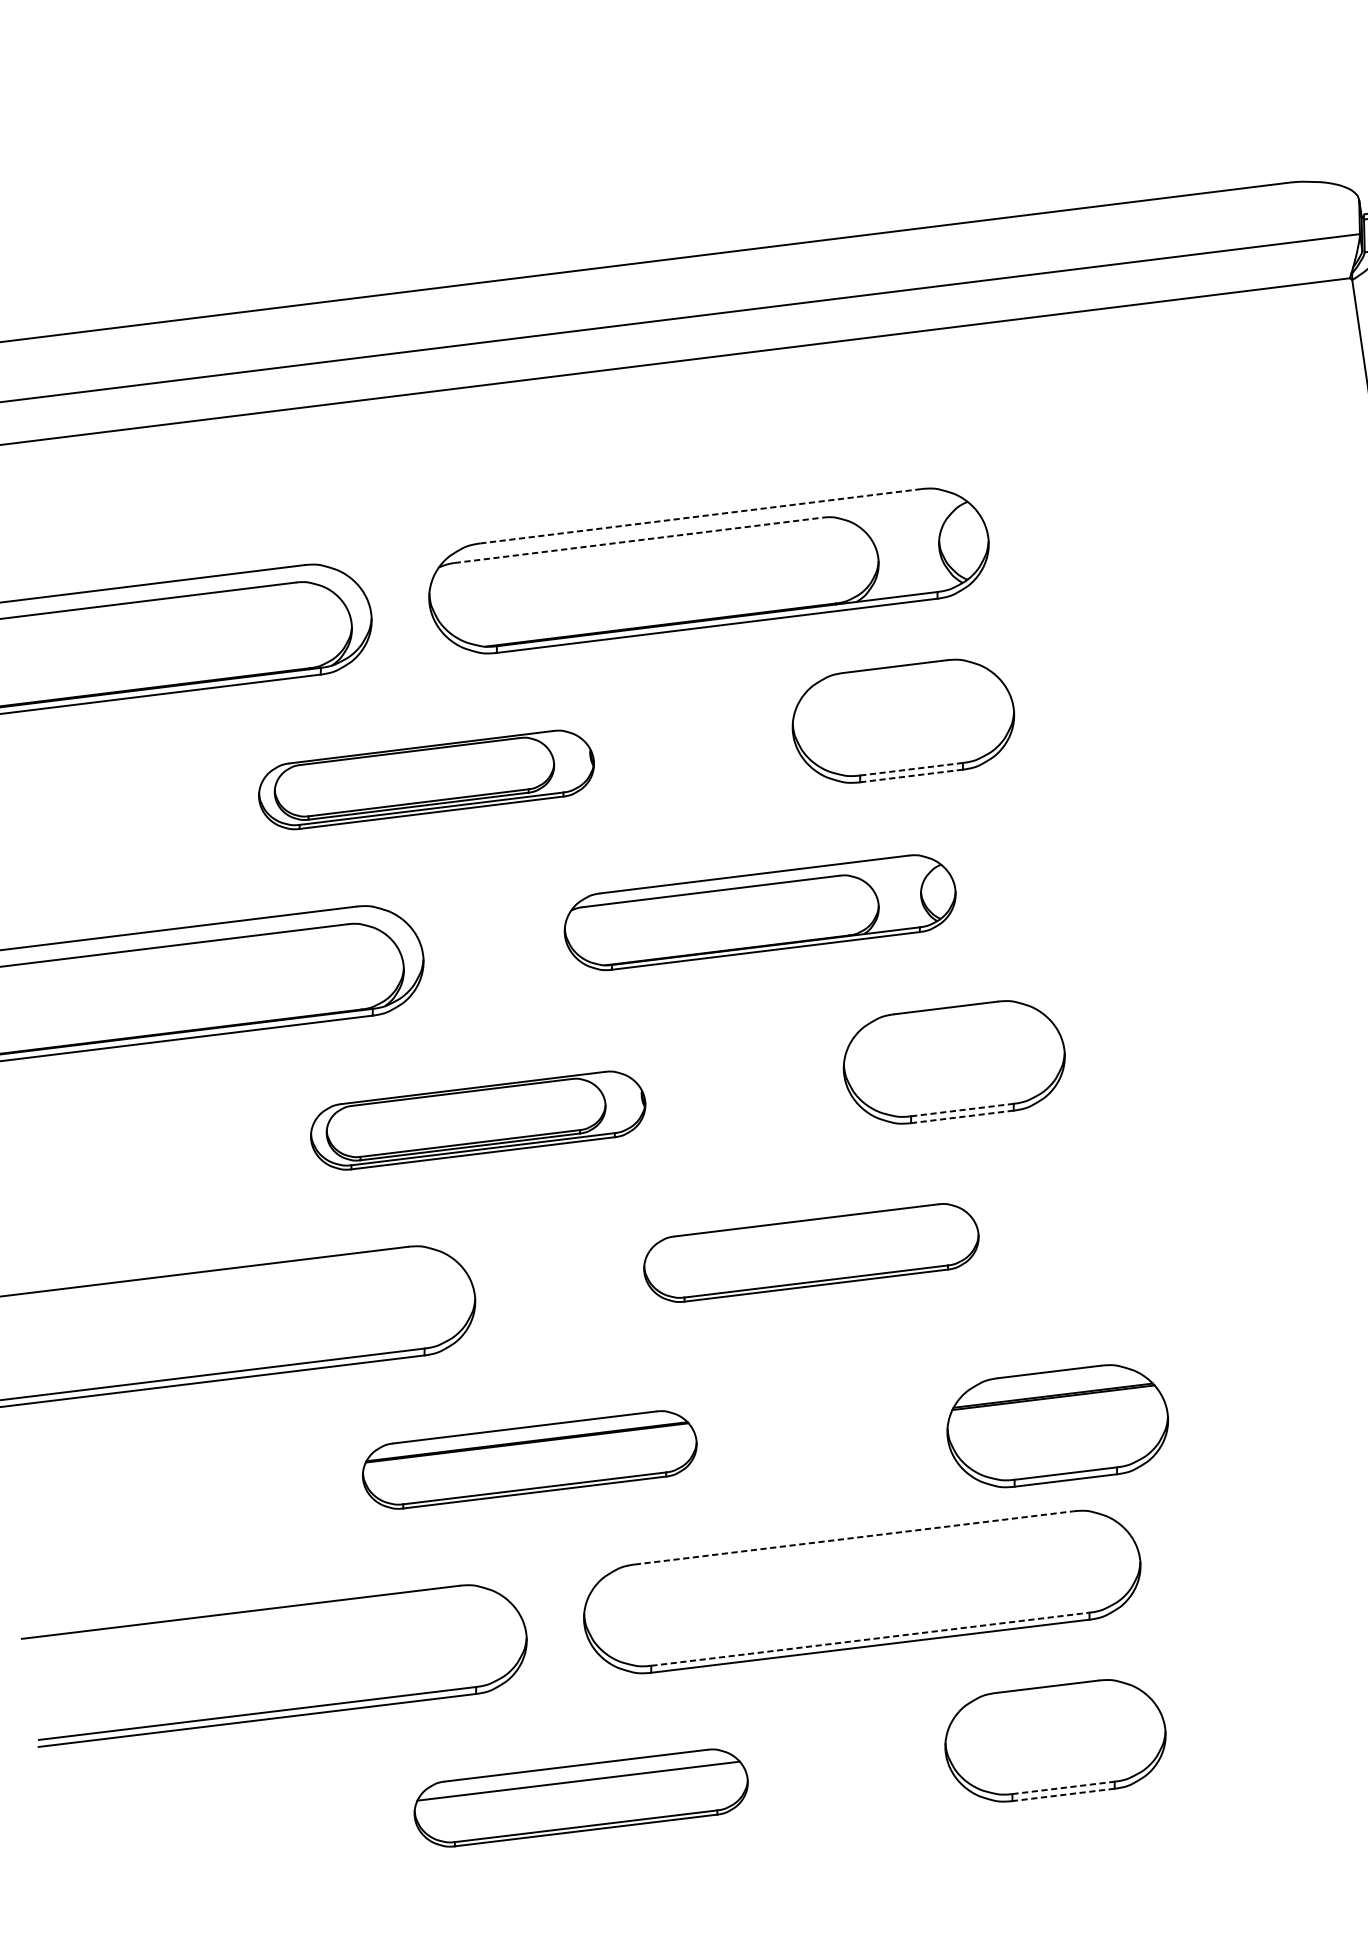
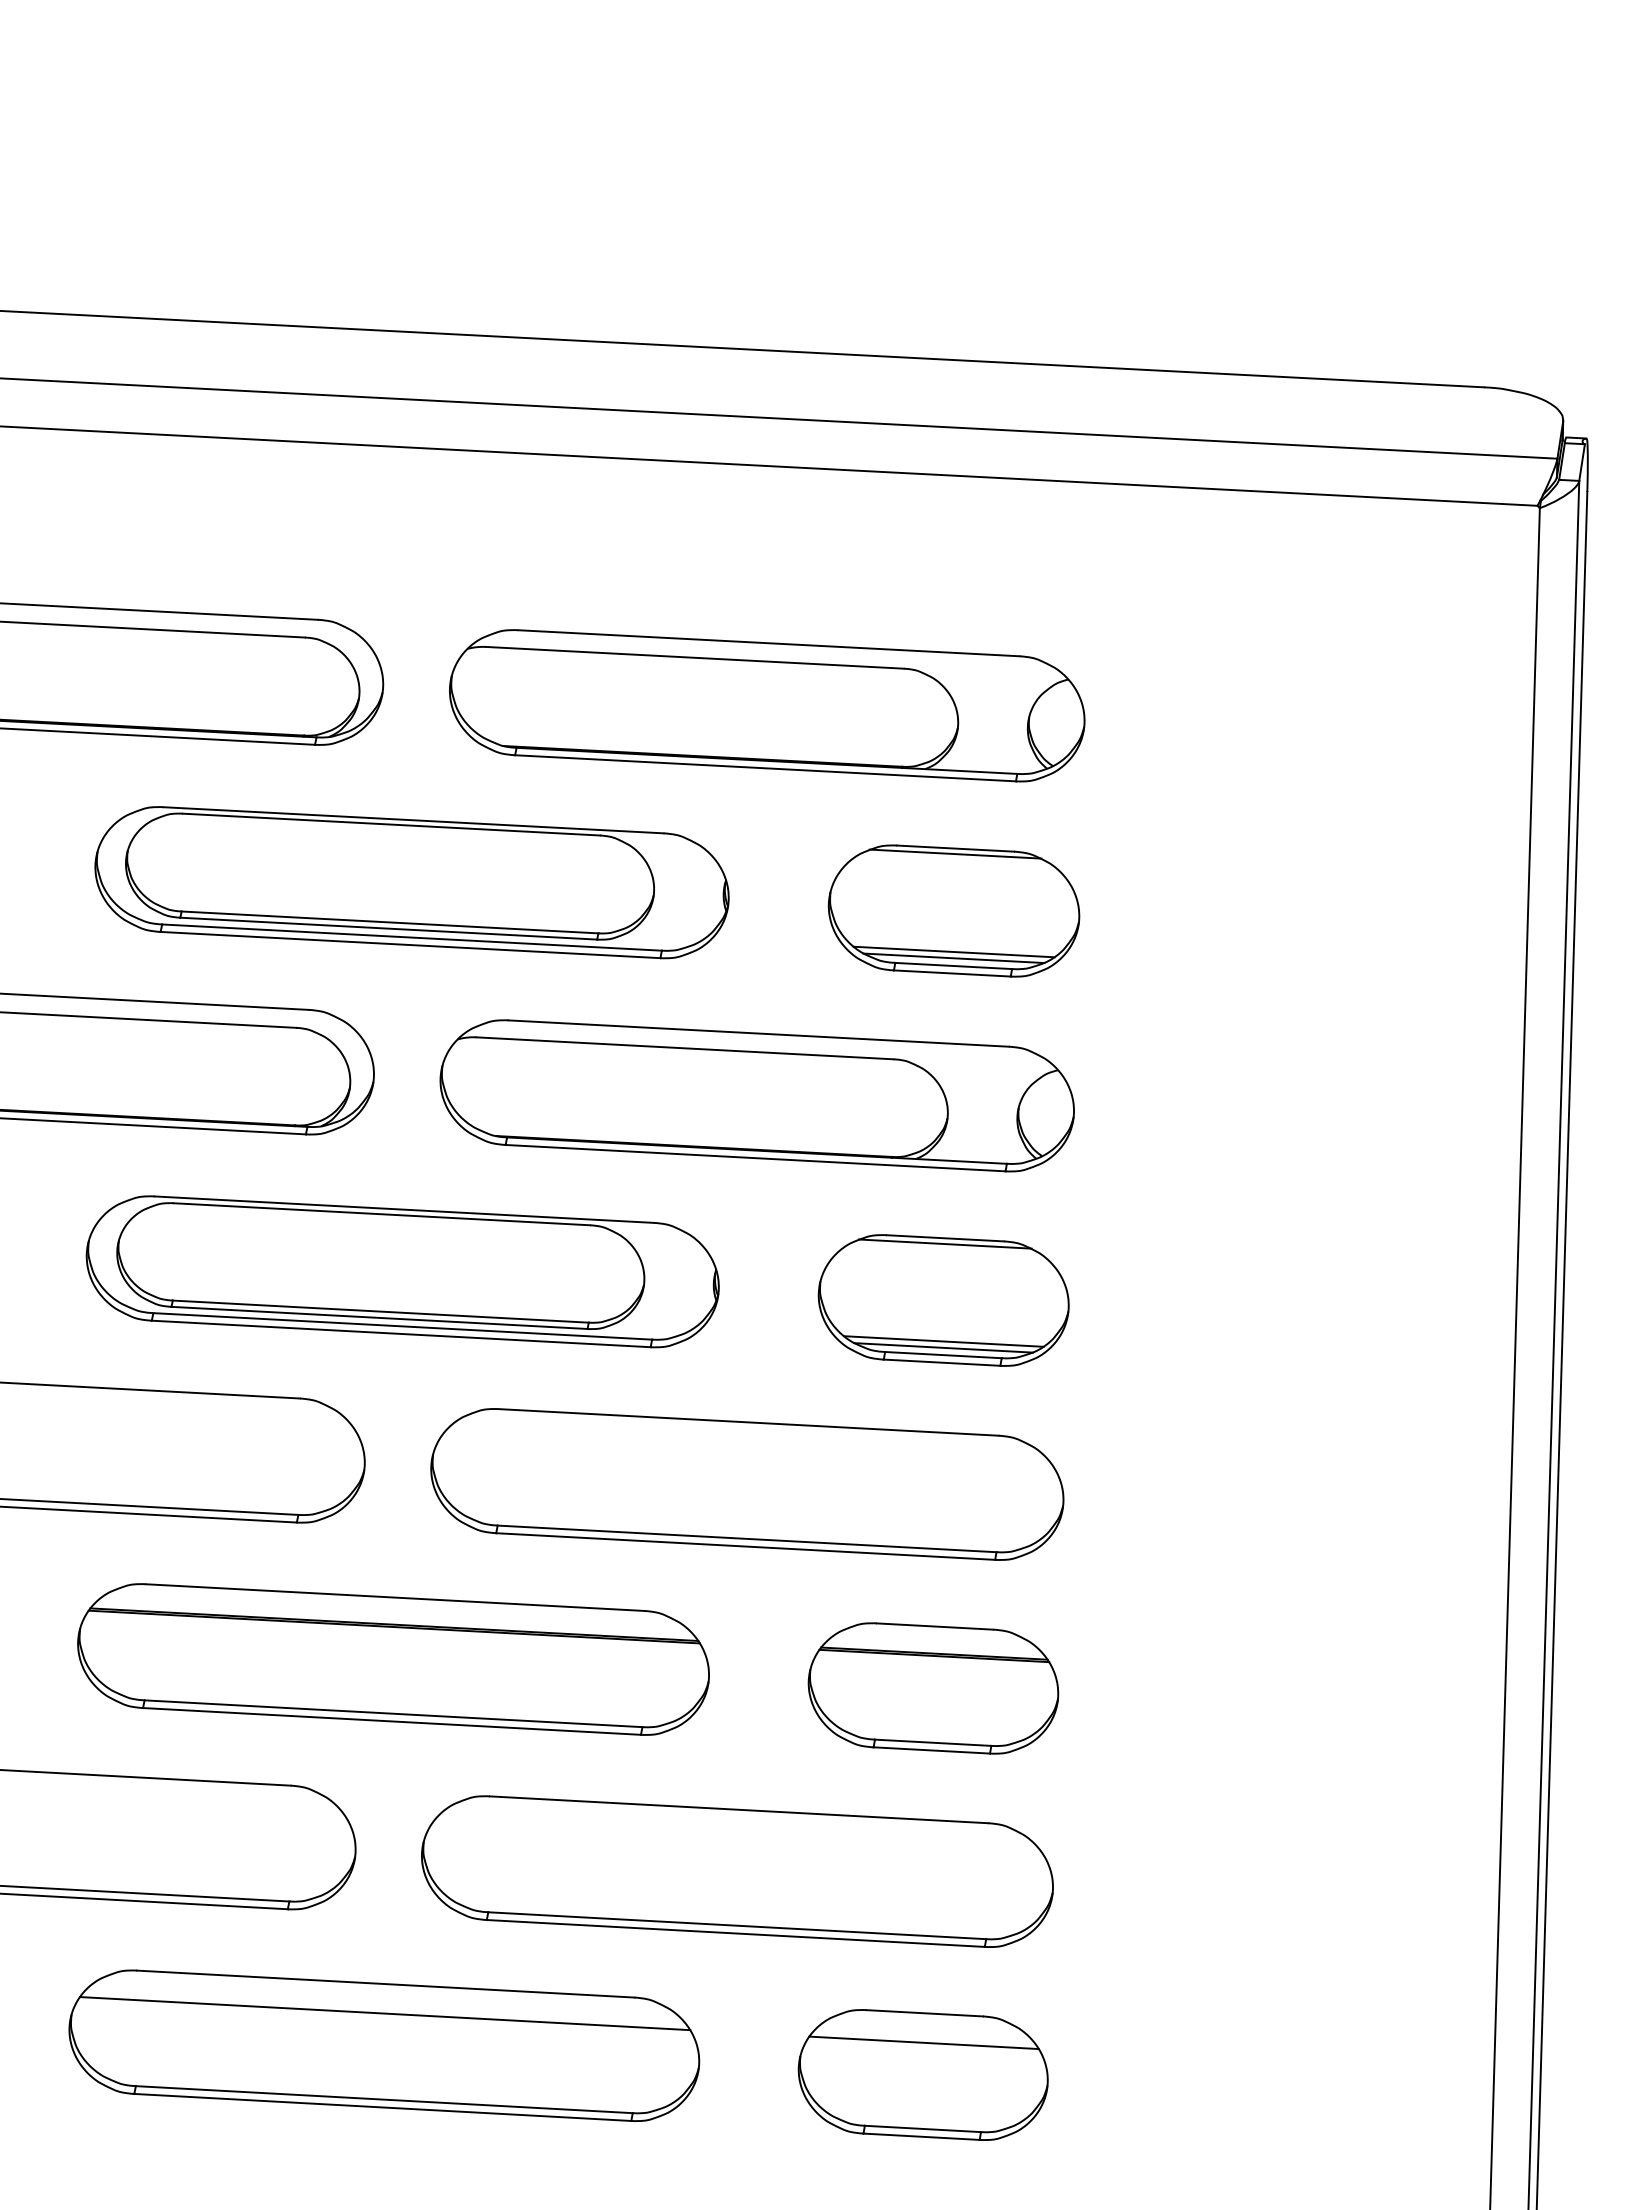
line: (700, 516) -> (768, 643), dashed -> solid
line: (639, 539) -> (695, 657), dashed -> solid
line: (895, 670) -> (955, 853), added
line: (909, 756) -> (953, 951), added
line: (910, 762) -> (953, 958), added
line: (912, 769) -> (954, 966), dashed -> solid
line: (910, 776) -> (951, 973), dashed -> solid
part: (426, 779) -> (411, 882), size x1.67
part: (759, 912) -> (756, 1095), size x1.43
line: (946, 1012) -> (944, 1243), added
line: (960, 1098) -> (943, 1341), added
line: (961, 1103) -> (943, 1347), added
line: (962, 1110) -> (943, 1355), dashed -> solid
line: (961, 1116) -> (941, 1362), dashed -> solid
part: (477, 1120) -> (402, 1271), size x1.67
part: (811, 1253) -> (747, 1484), size x1.67
part: (1057, 1426) -> (933, 1688), moved
part: (529, 1459) -> (393, 1659), size x1.67
line: (853, 1537) -> (738, 1809), dashed -> solid
line: (870, 1639) -> (737, 1925), dashed -> solid
line: (1050, 1712) -> (923, 2042), added
line: (1063, 1787) -> (923, 2128), dashed -> solid
line: (1063, 1794) -> (921, 2136), dashed -> solid
part: (581, 1797) -> (384, 2045), size x1.67

